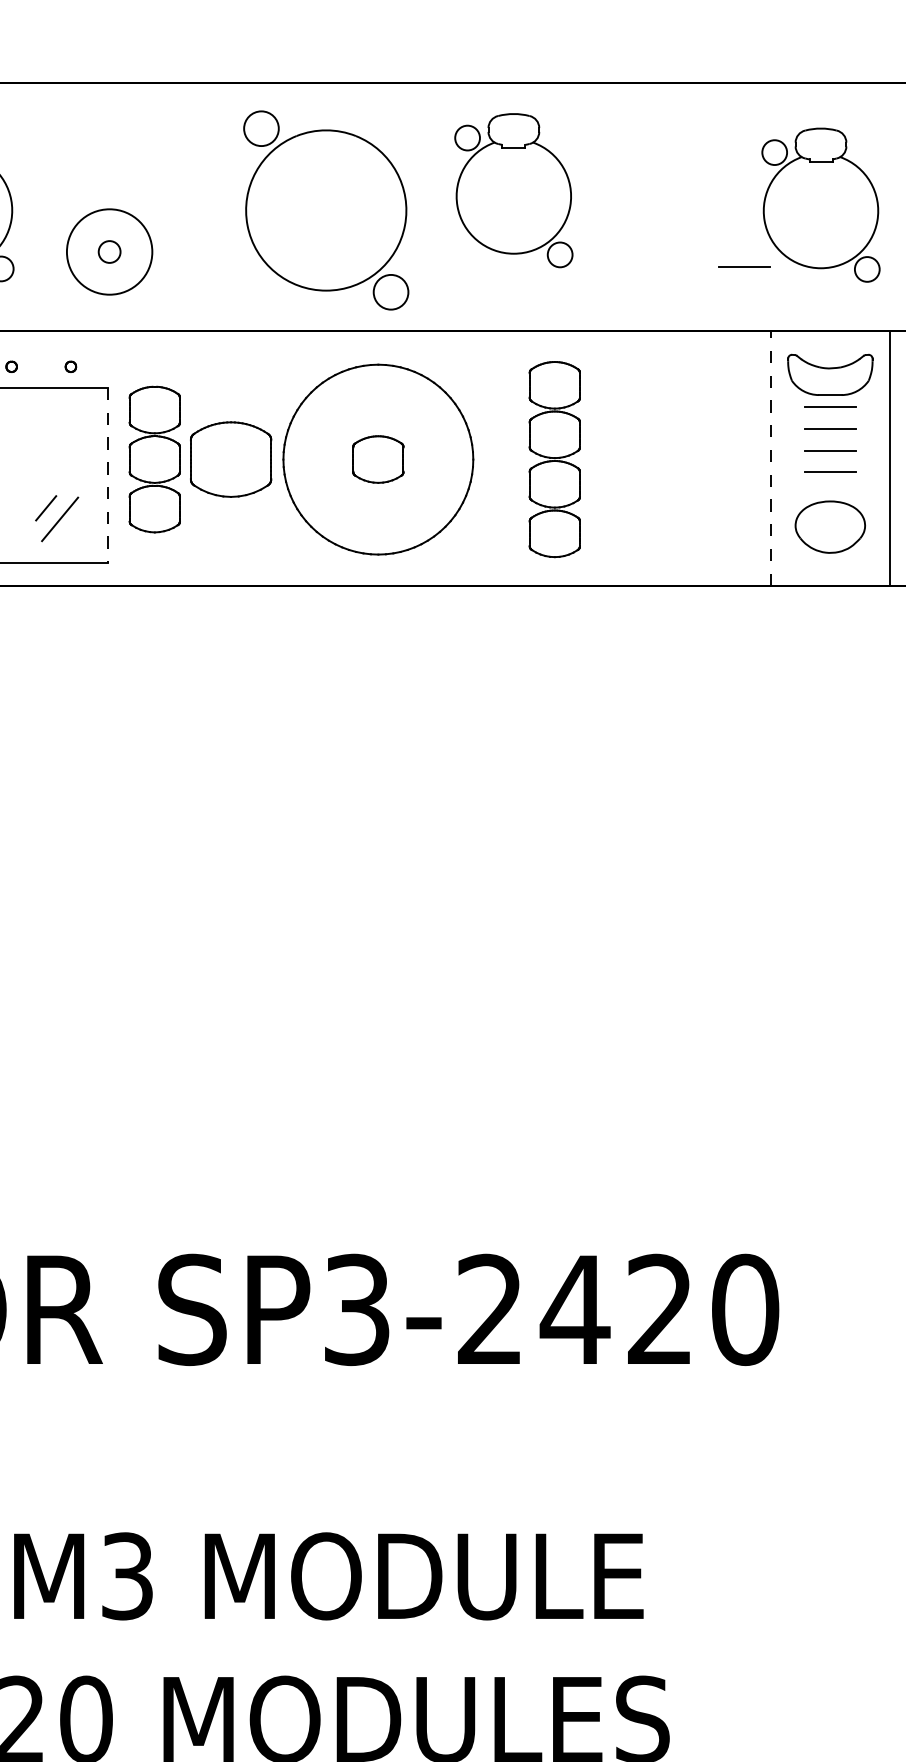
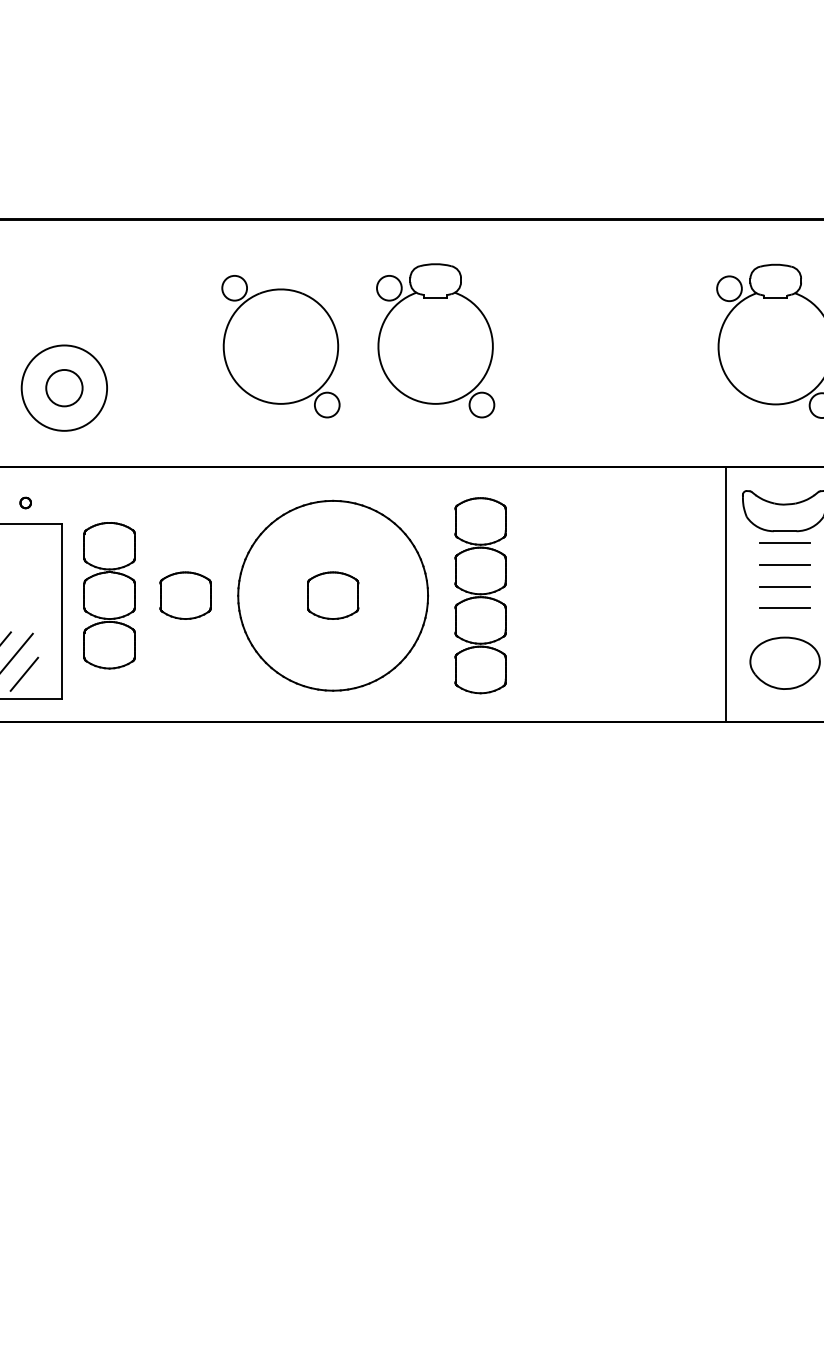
part: (513, 190) -> (435, 340), moved
part: (325, 210) -> (280, 346), size x0.71
circle: (109, 251) -> (64, 387), size x1.67
line: (744, 266) -> (699, 402), removed
line: (771, 458) -> (726, 594), dashed -> solid
part: (230, 459) -> (185, 595), size x0.62
part: (554, 459) -> (480, 595), moved
line: (107, 475) -> (62, 611), dashed -> solid
line: (69, 537) -> (24, 673), added

